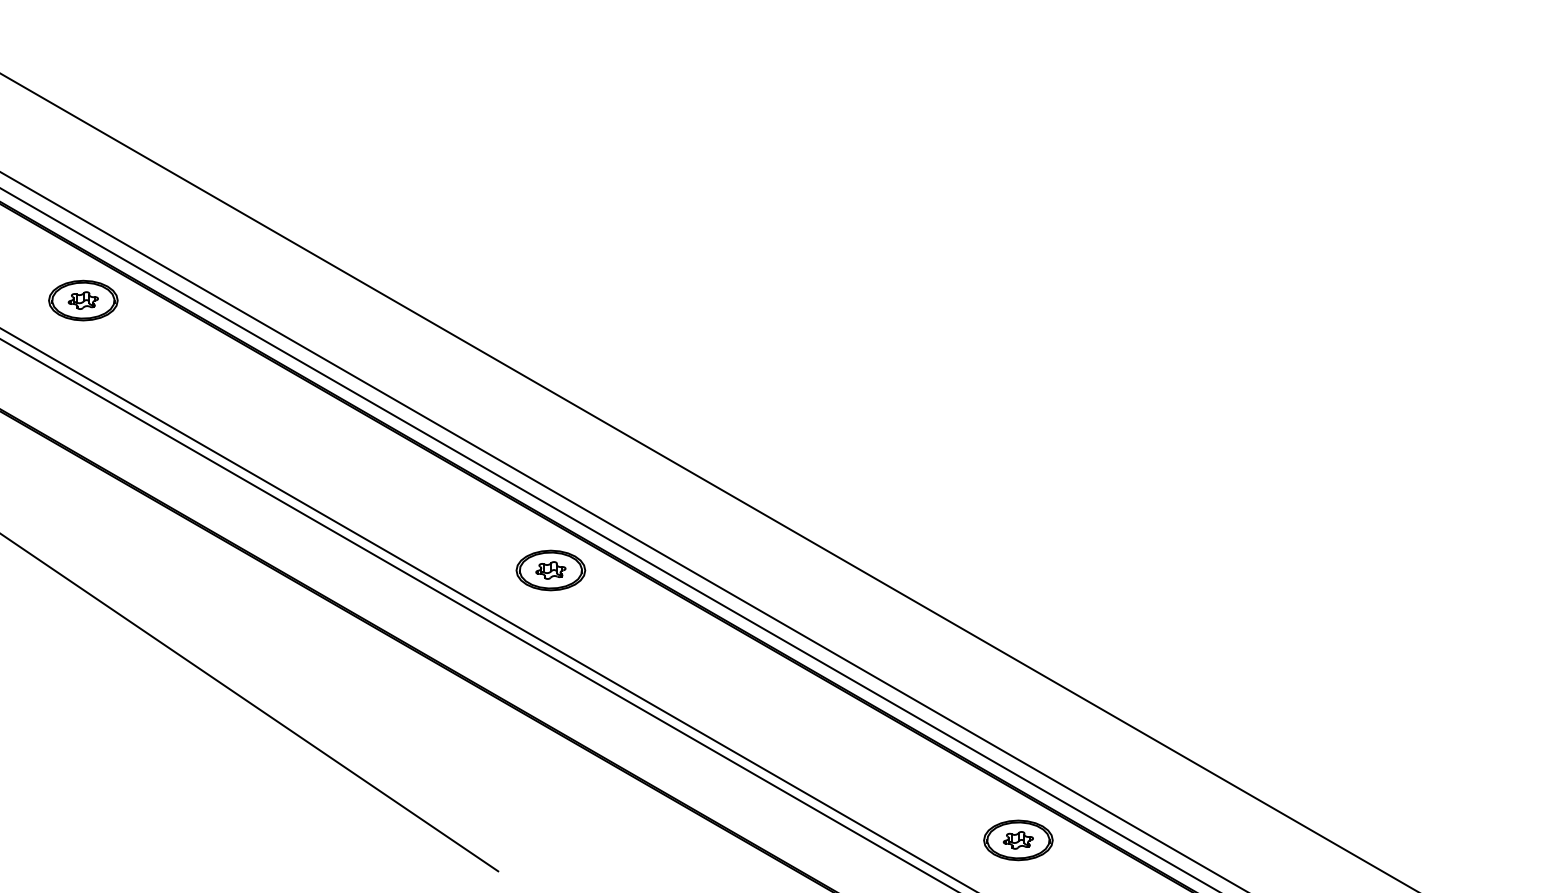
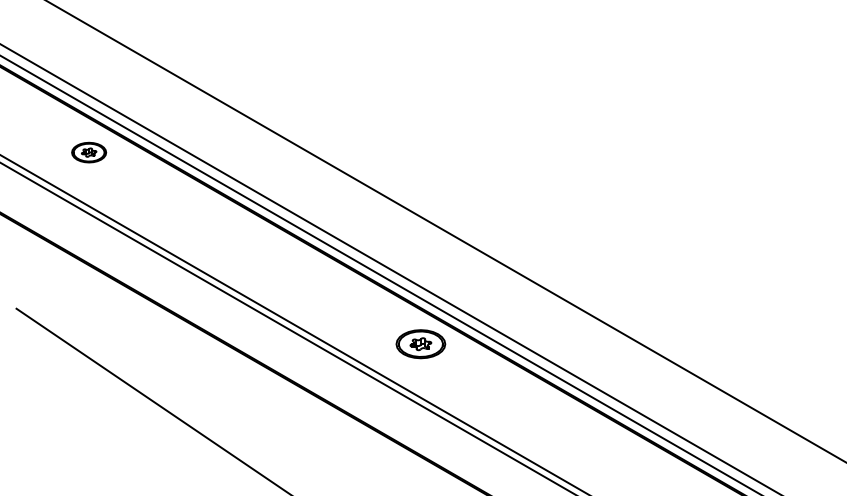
part: (83, 300) -> (89, 152), size x0.7

